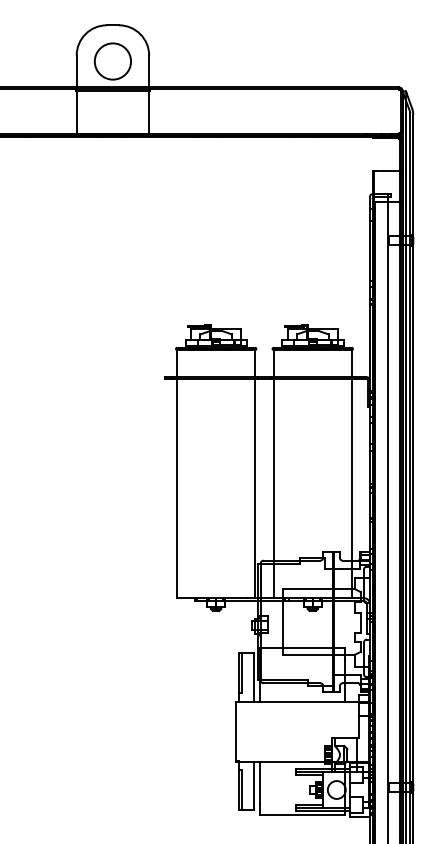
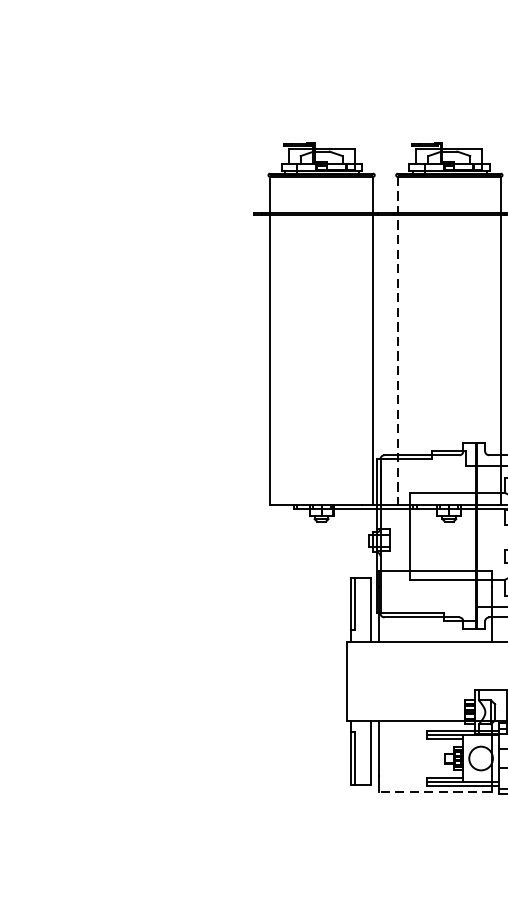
line: (273, 474) -> (397, 341), solid -> dashed
line: (301, 815) -> (434, 792), solid -> dashed

